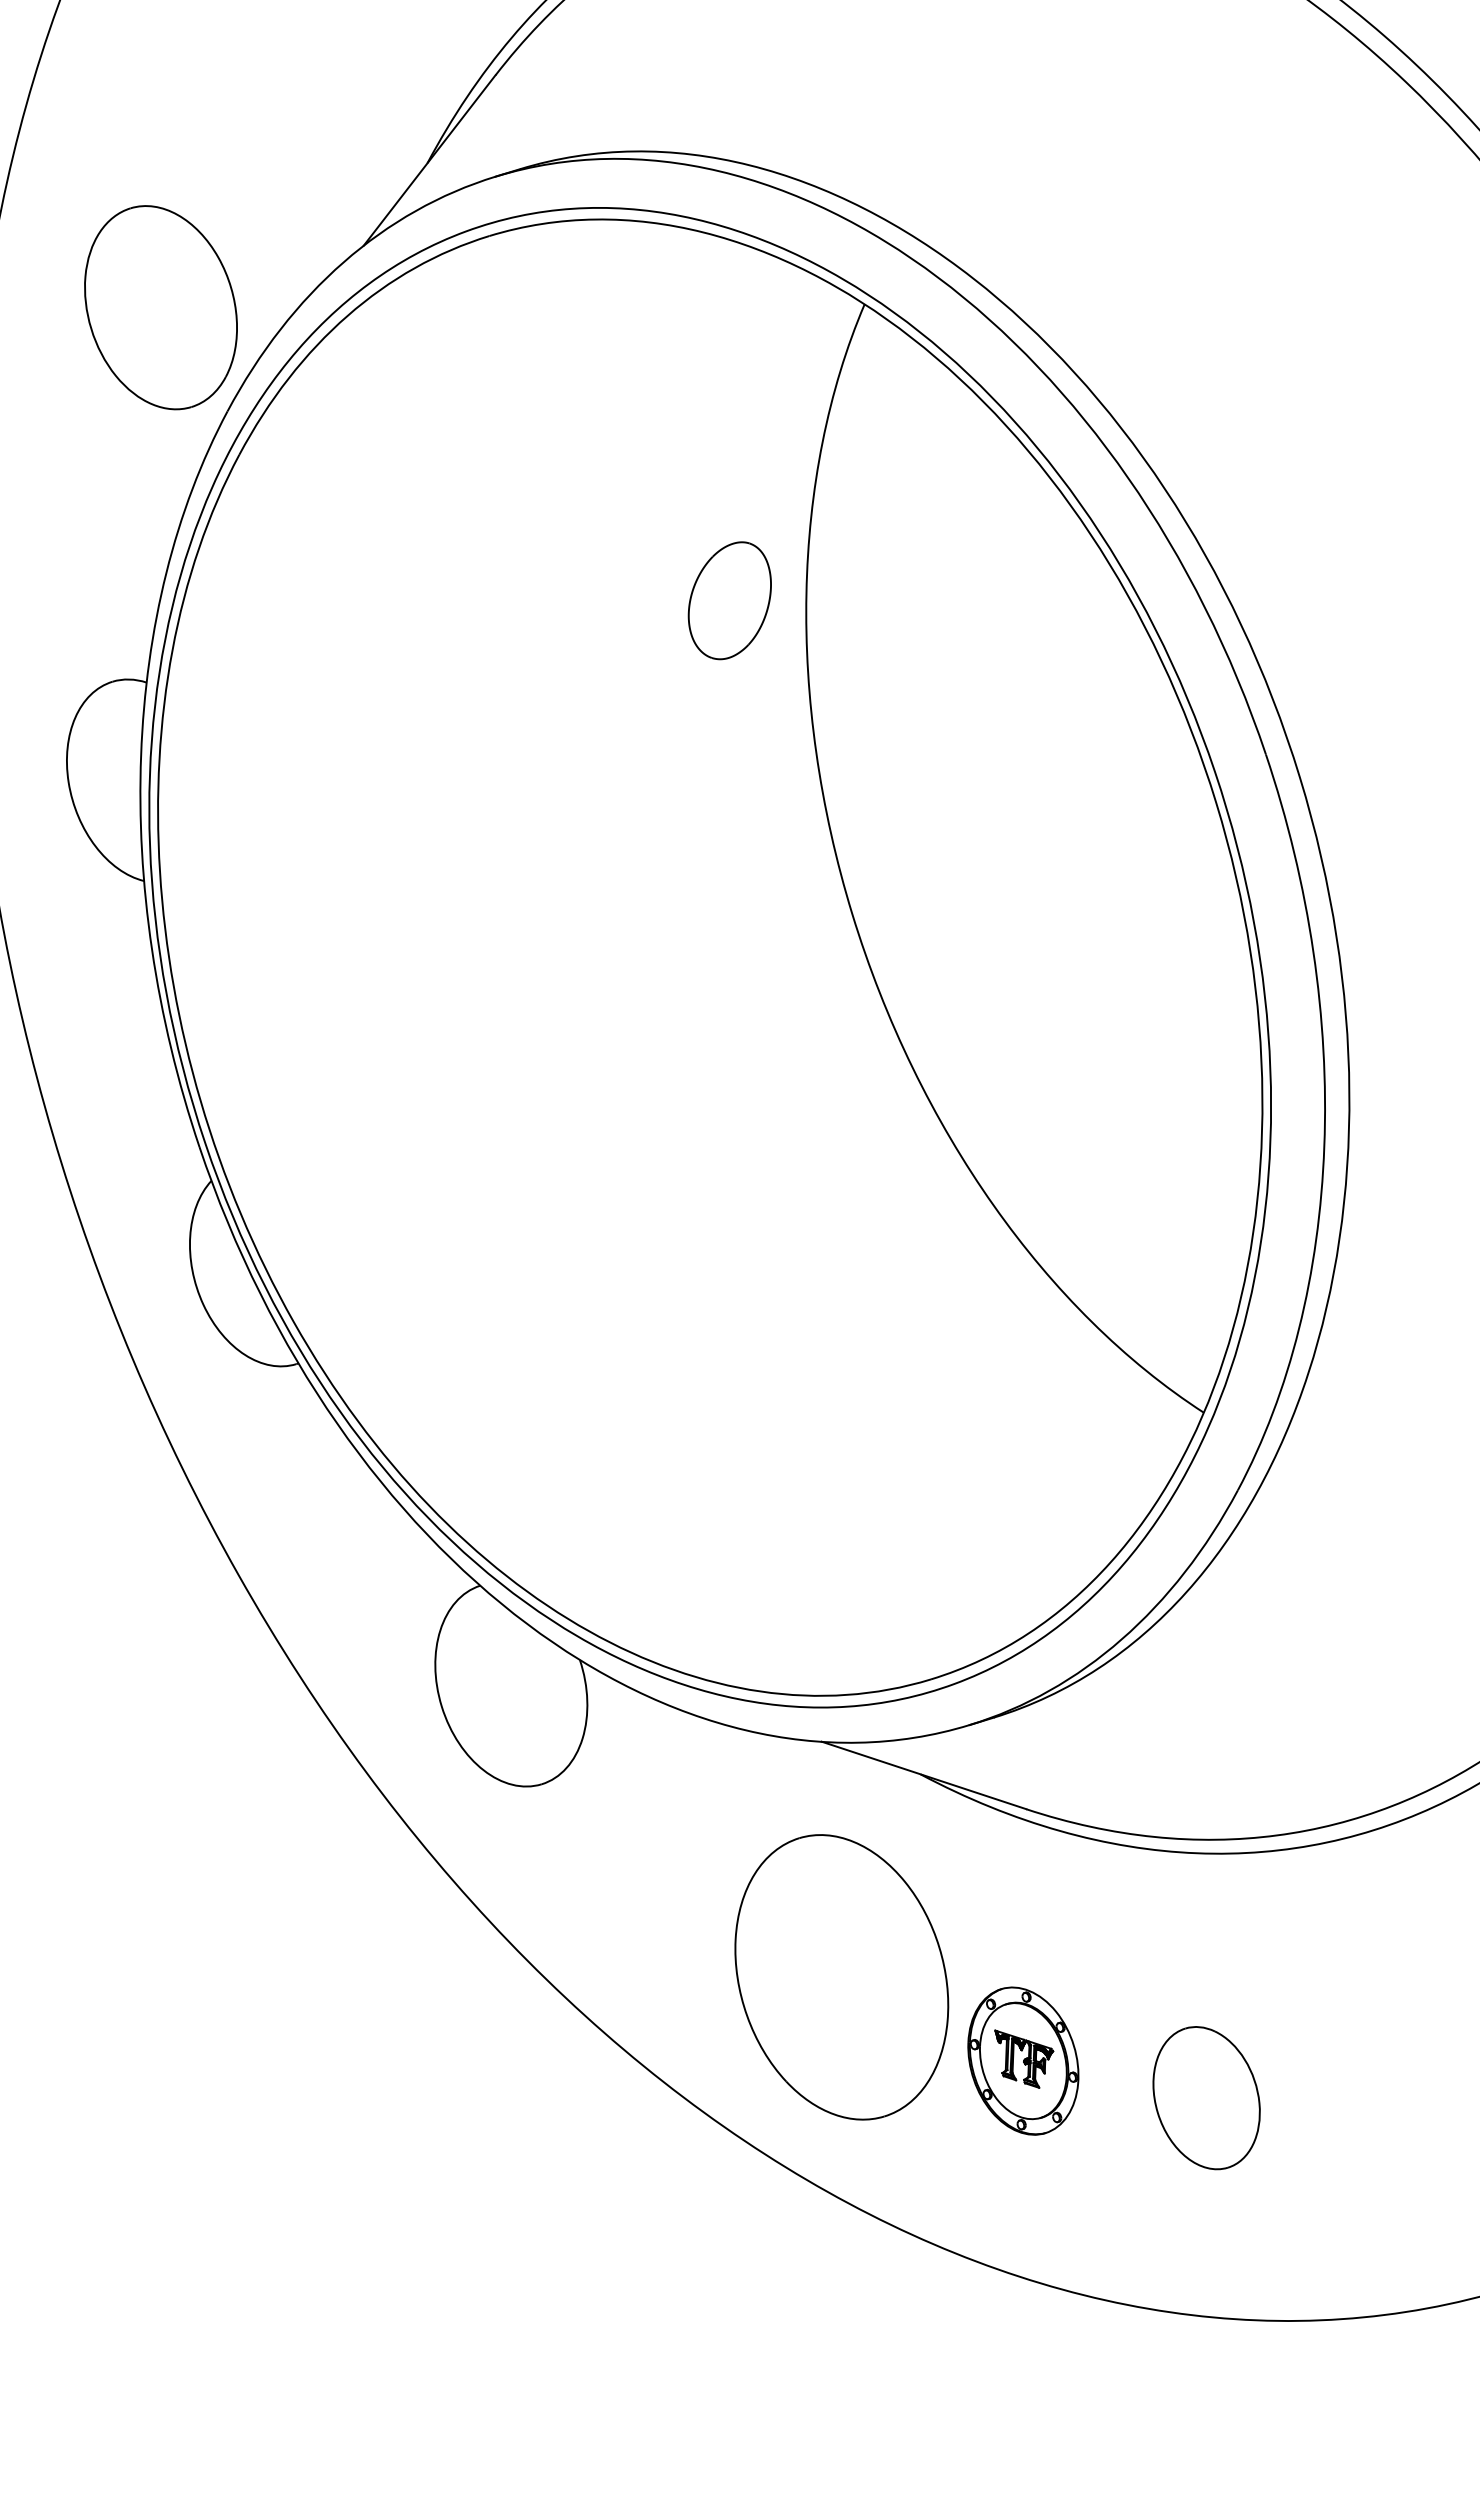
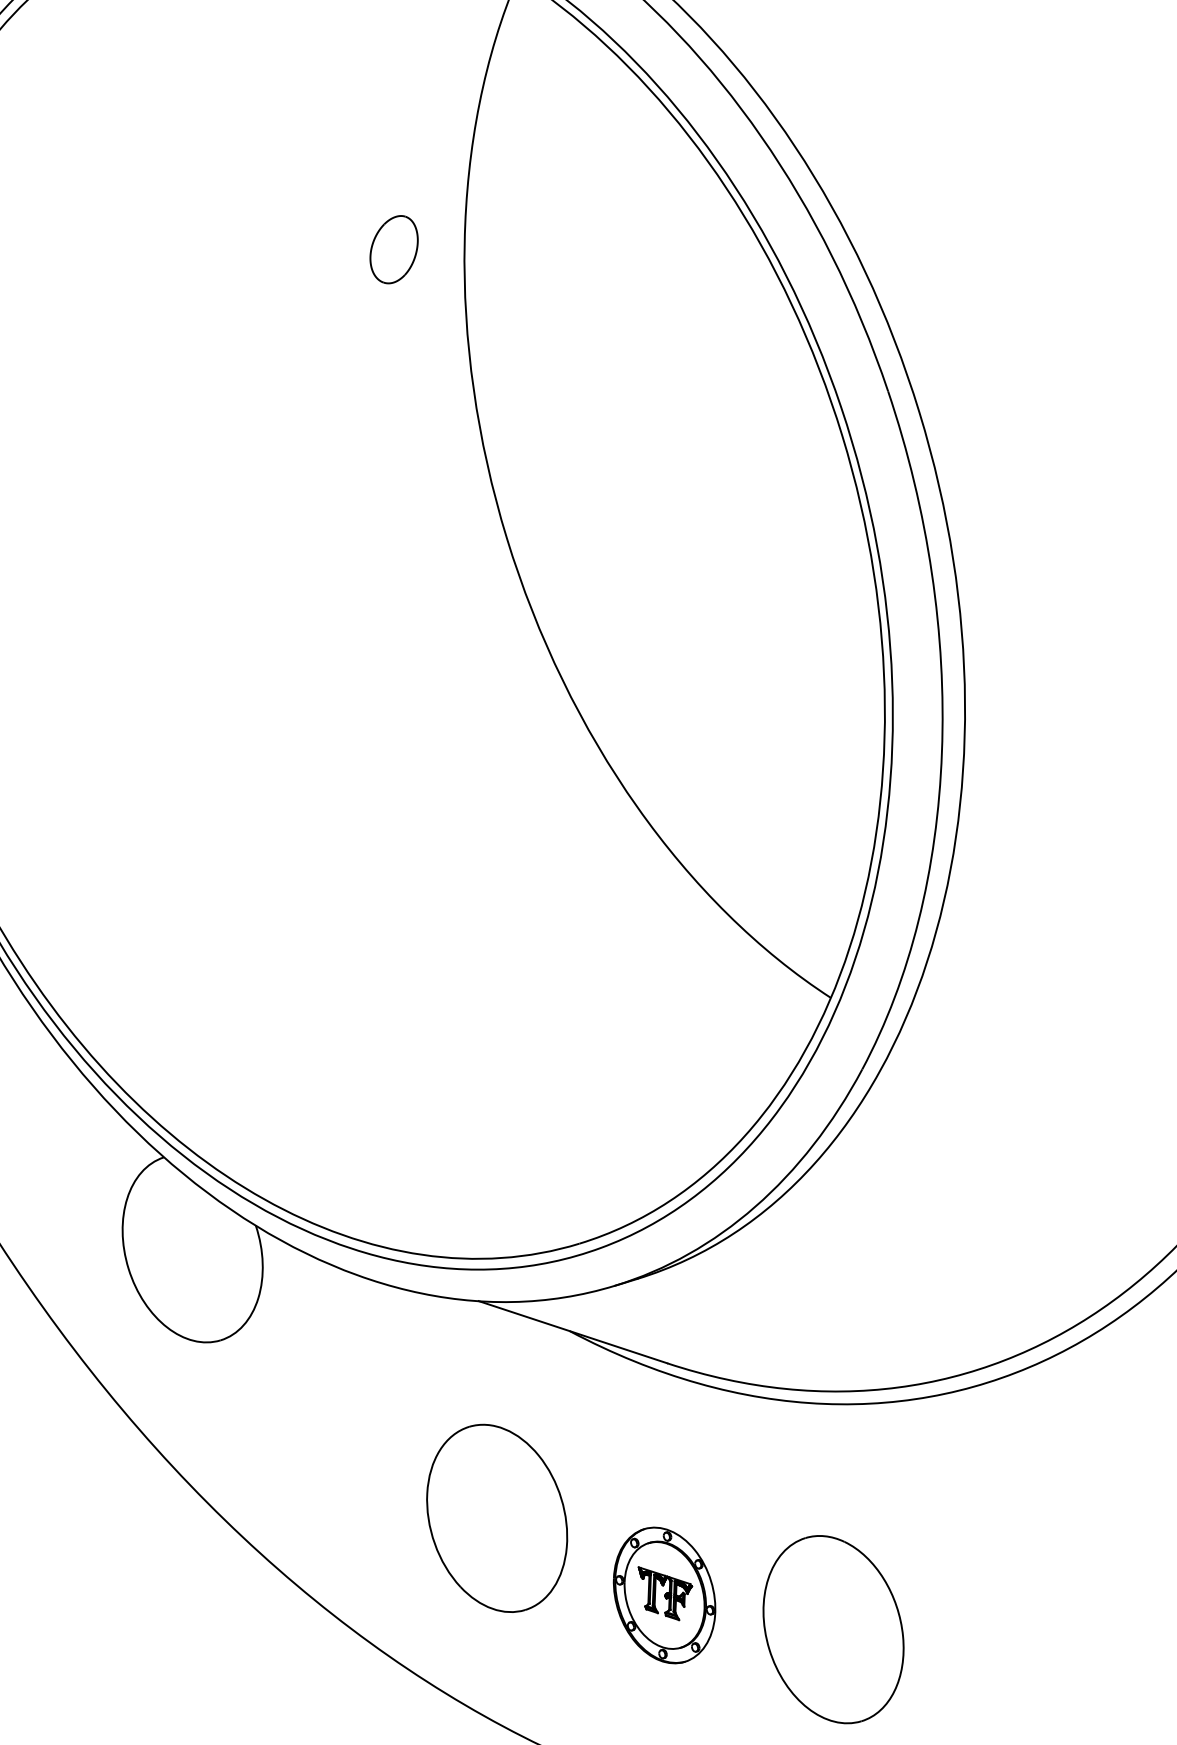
part: (729, 600) -> (393, 249), size x0.62
part: (841, 1977) -> (496, 1518), size x0.71
part: (1206, 2097) -> (833, 1629), size x1.43

